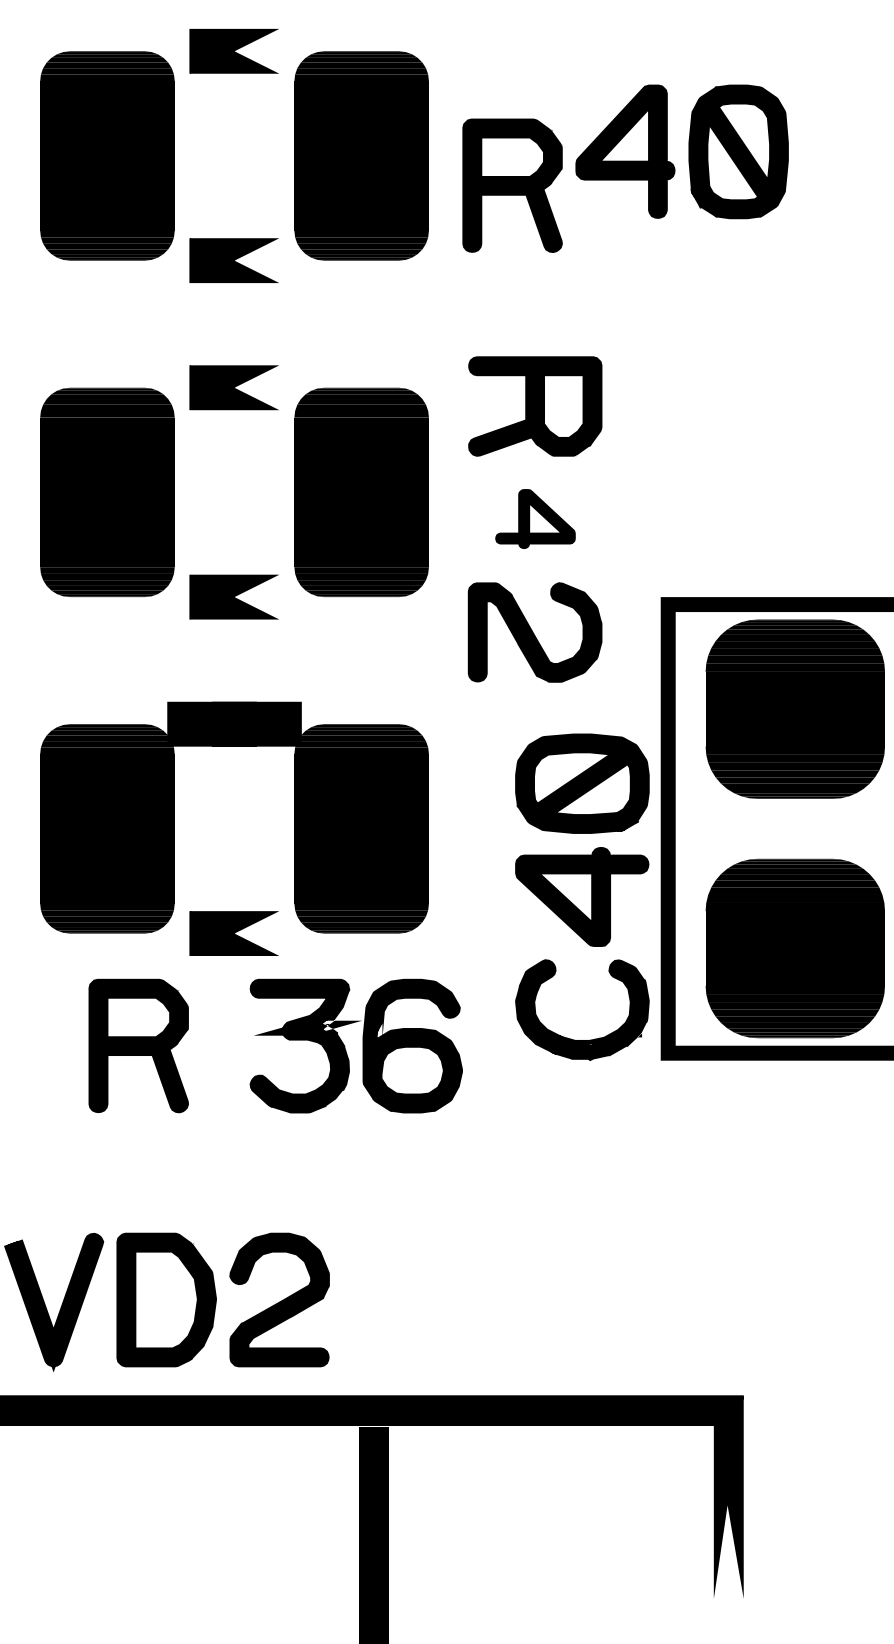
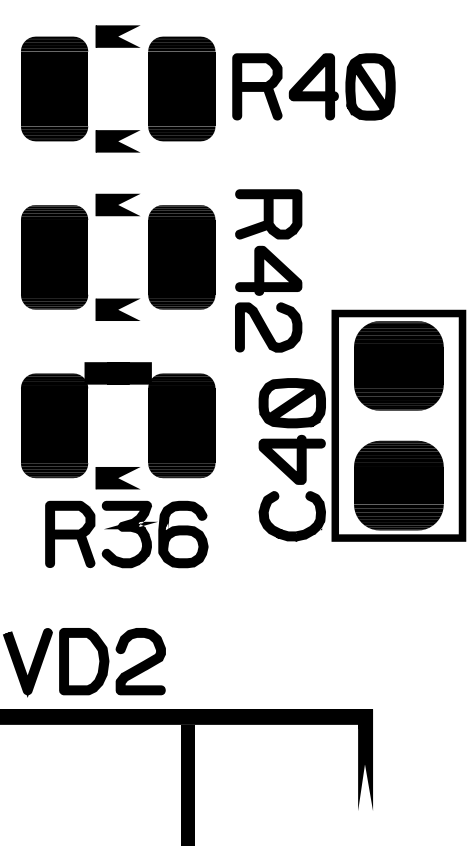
part: (512, 184) -> (257, 86), moved
part: (534, 518) -> (268, 270), size x1.67
part: (354, 1046) -> (154, 534), moved

